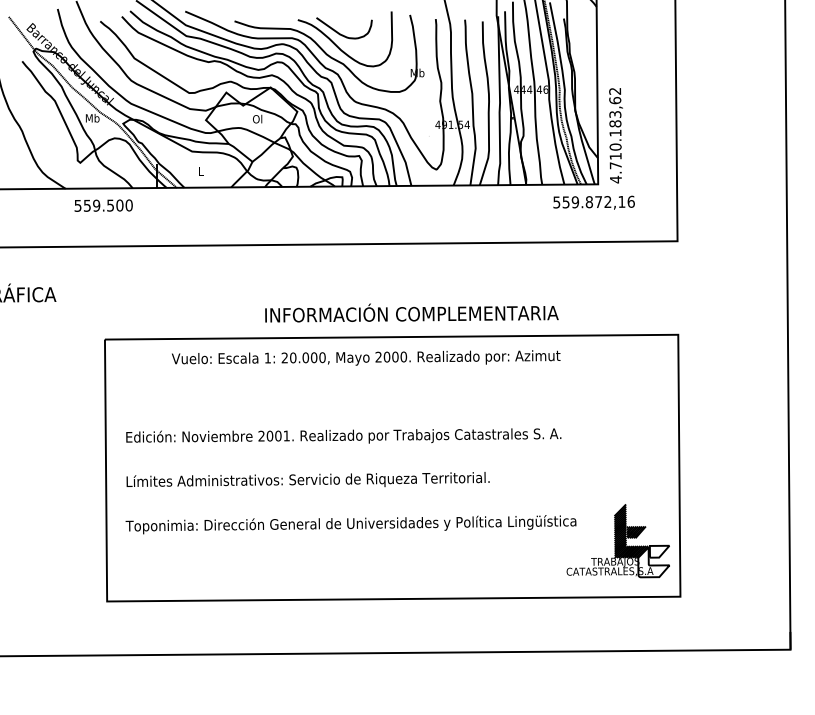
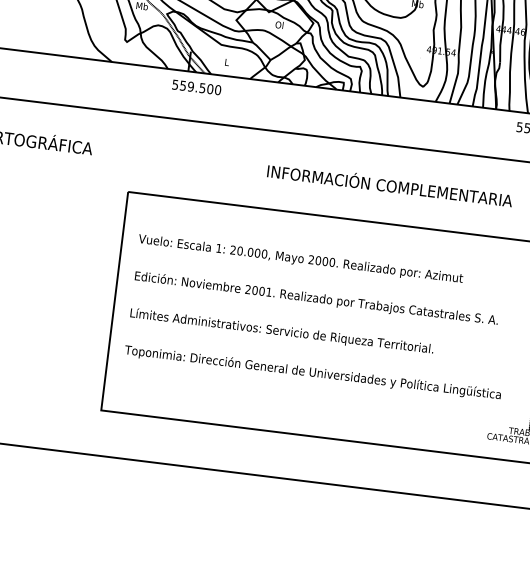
text: (103, 205) -> (196, 87), moved
text: (411, 312) -> (389, 184), moved
text: (366, 357) -> (301, 258), moved

